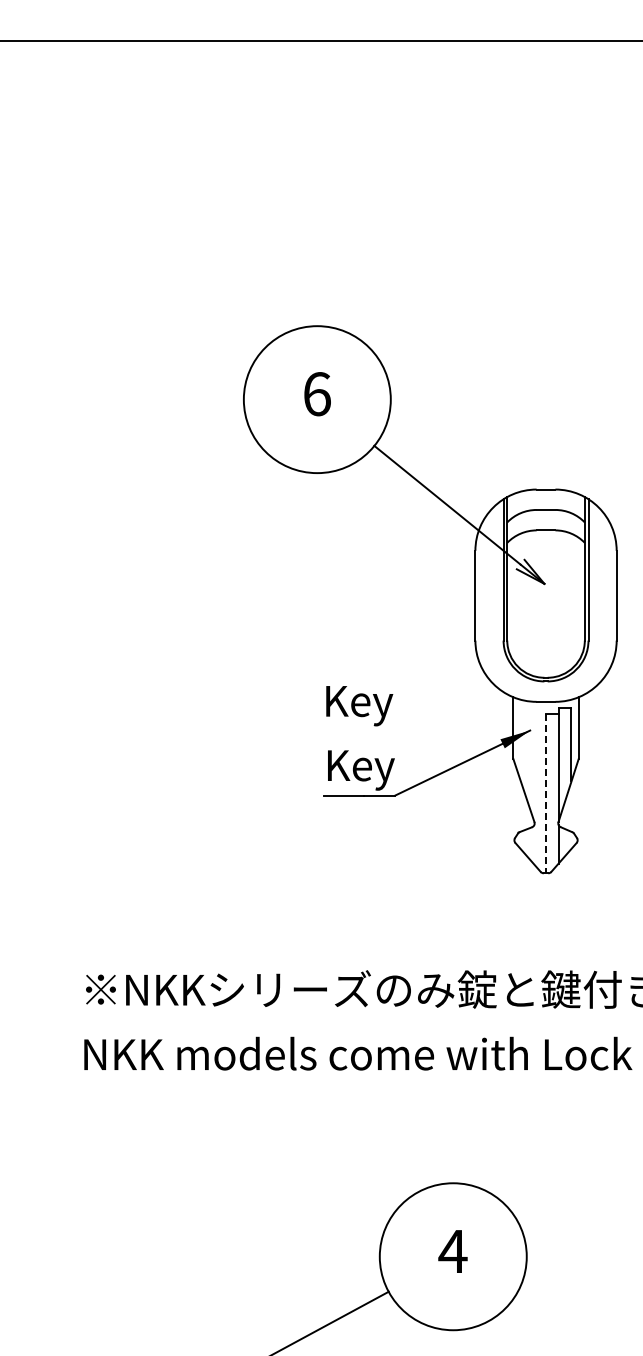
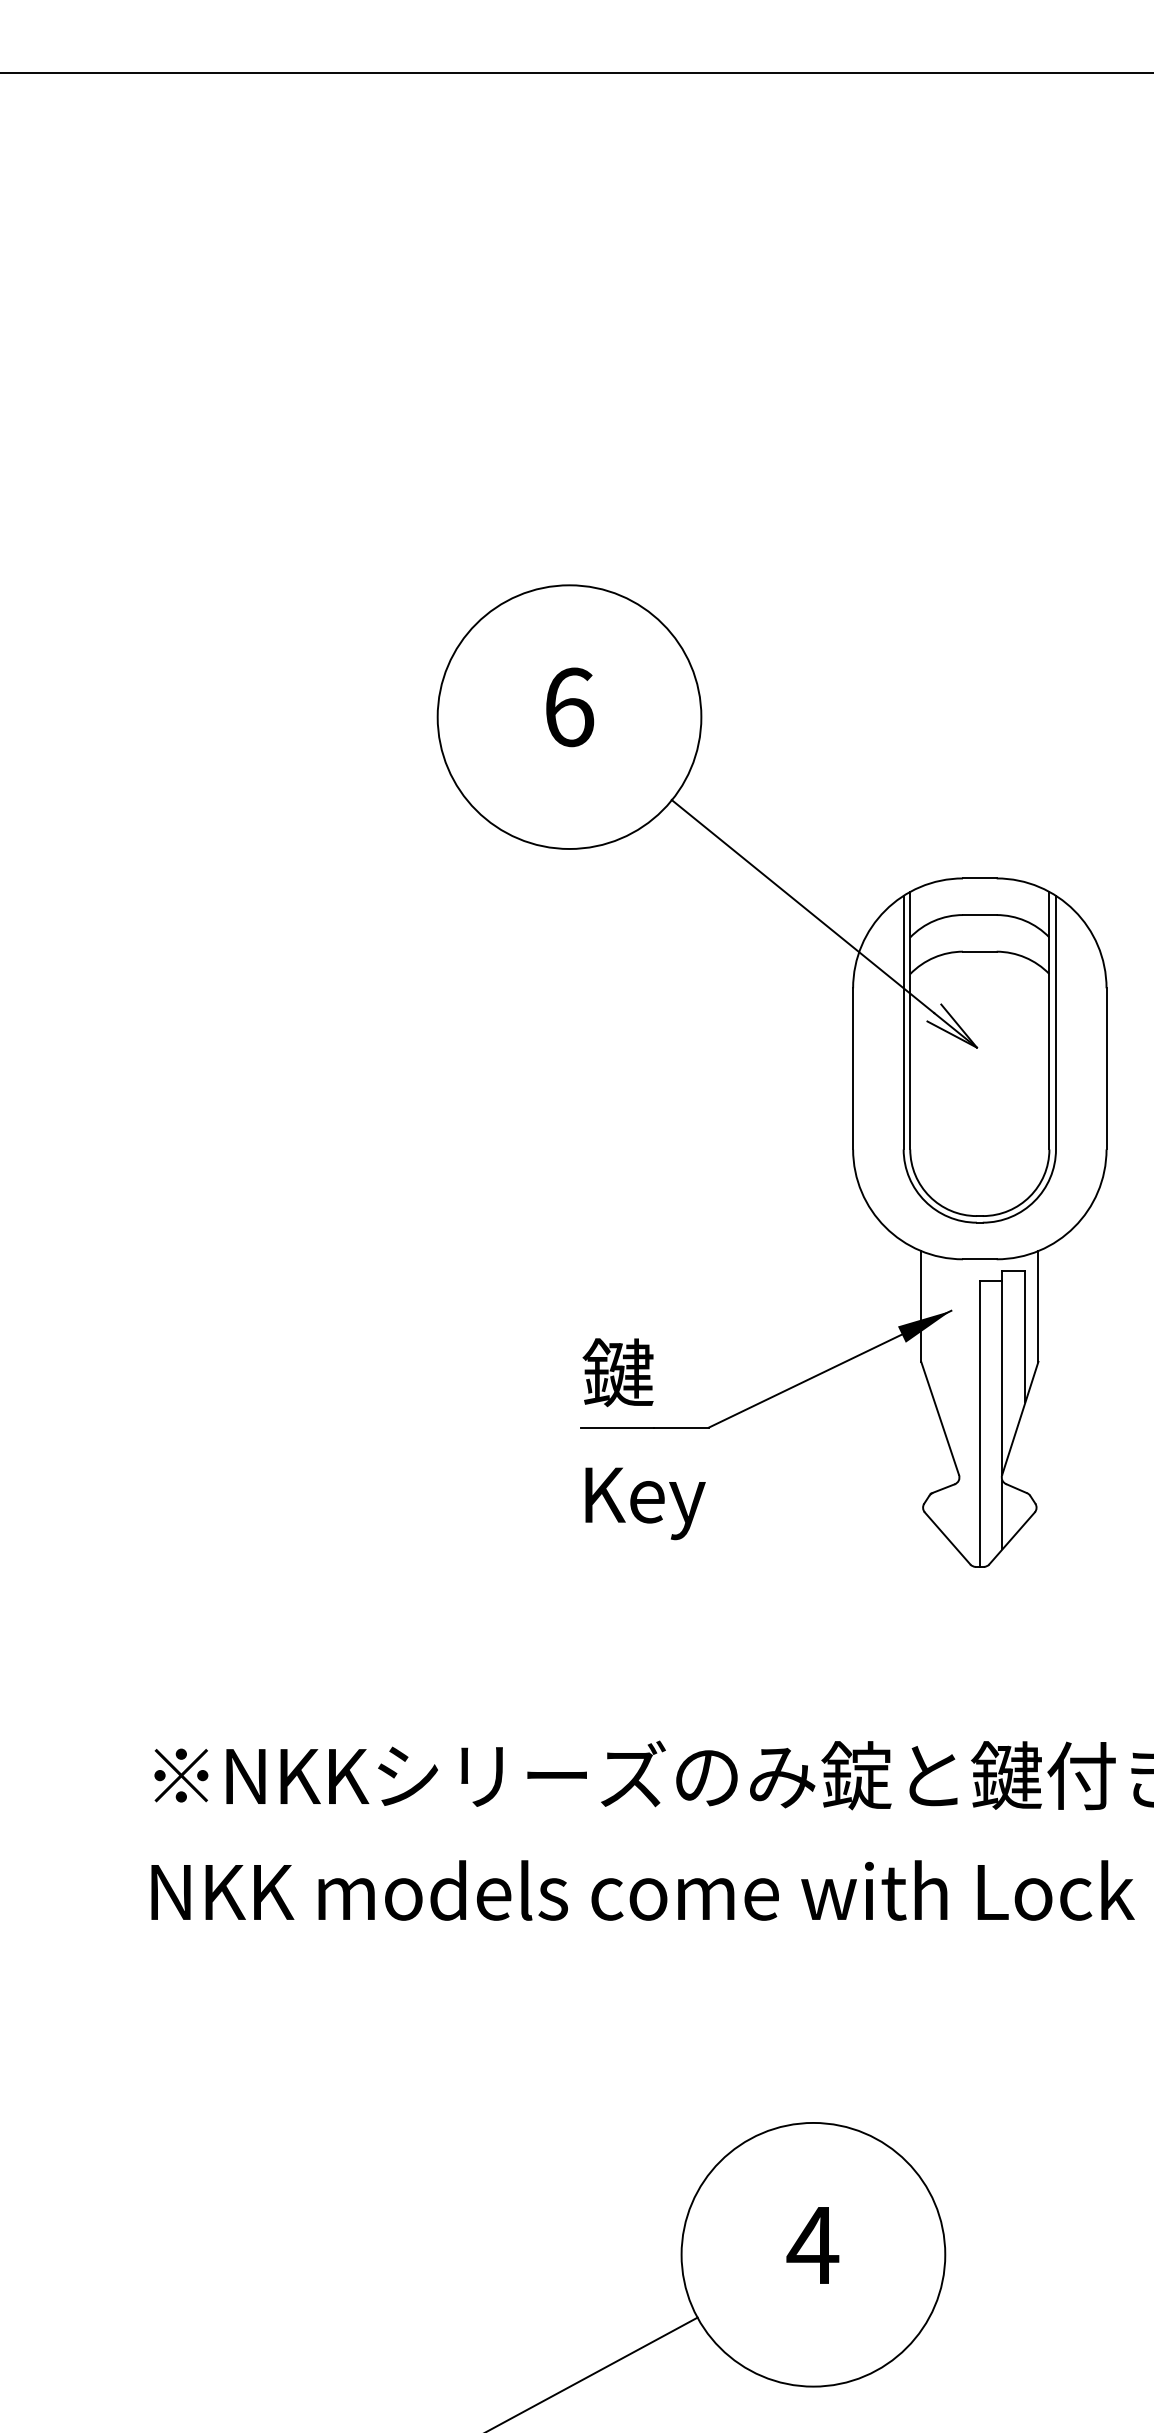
text: (359, 706) -> (645, 1504), moved
text: (359, 767) -> (645, 1377), Key -> 鍵
line: (546, 793) -> (980, 1423), dashed -> solid

